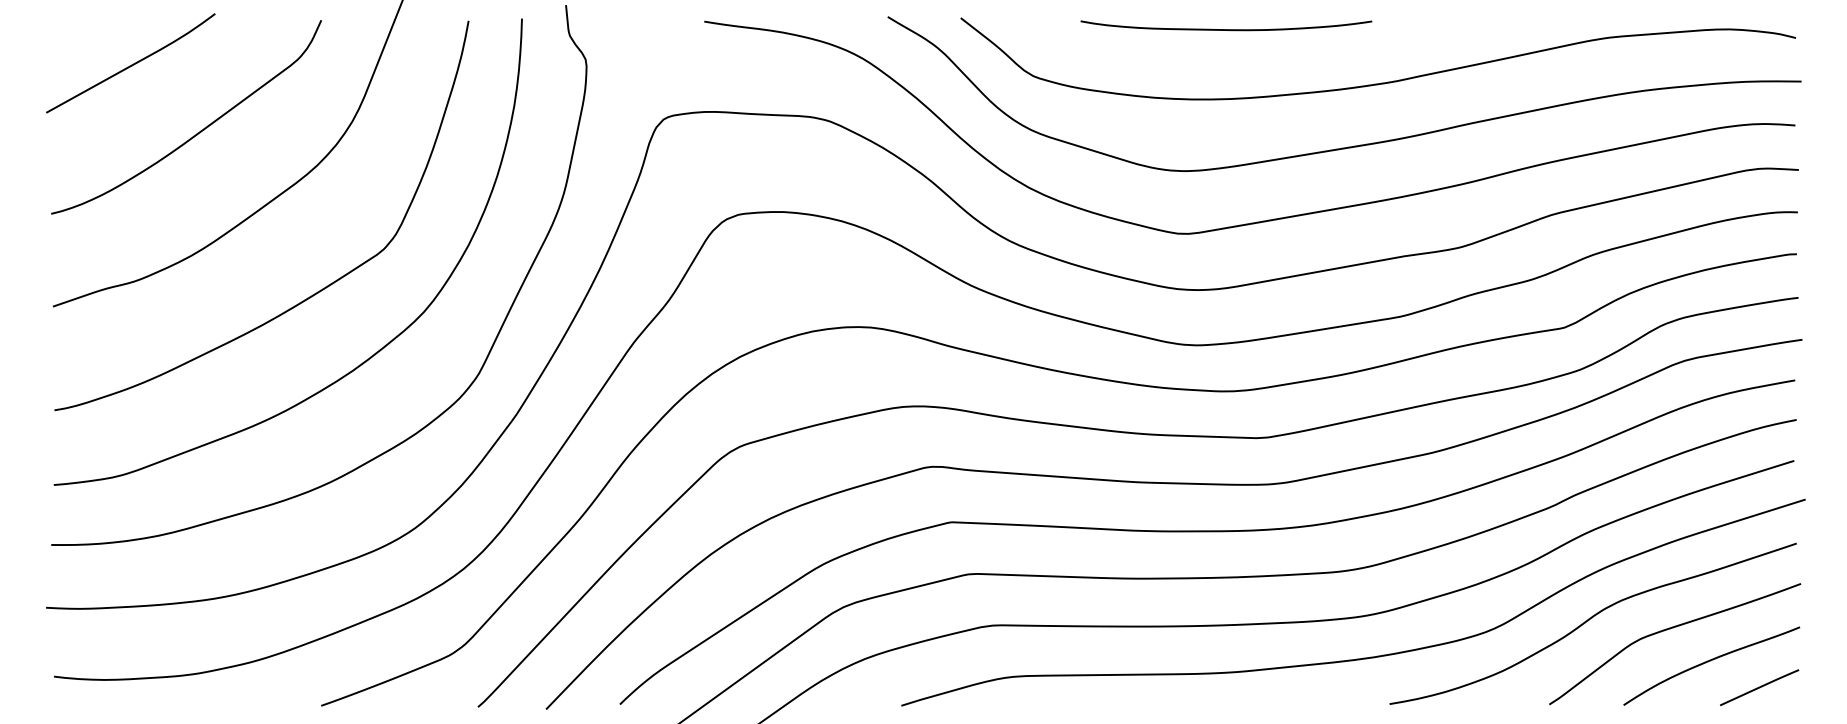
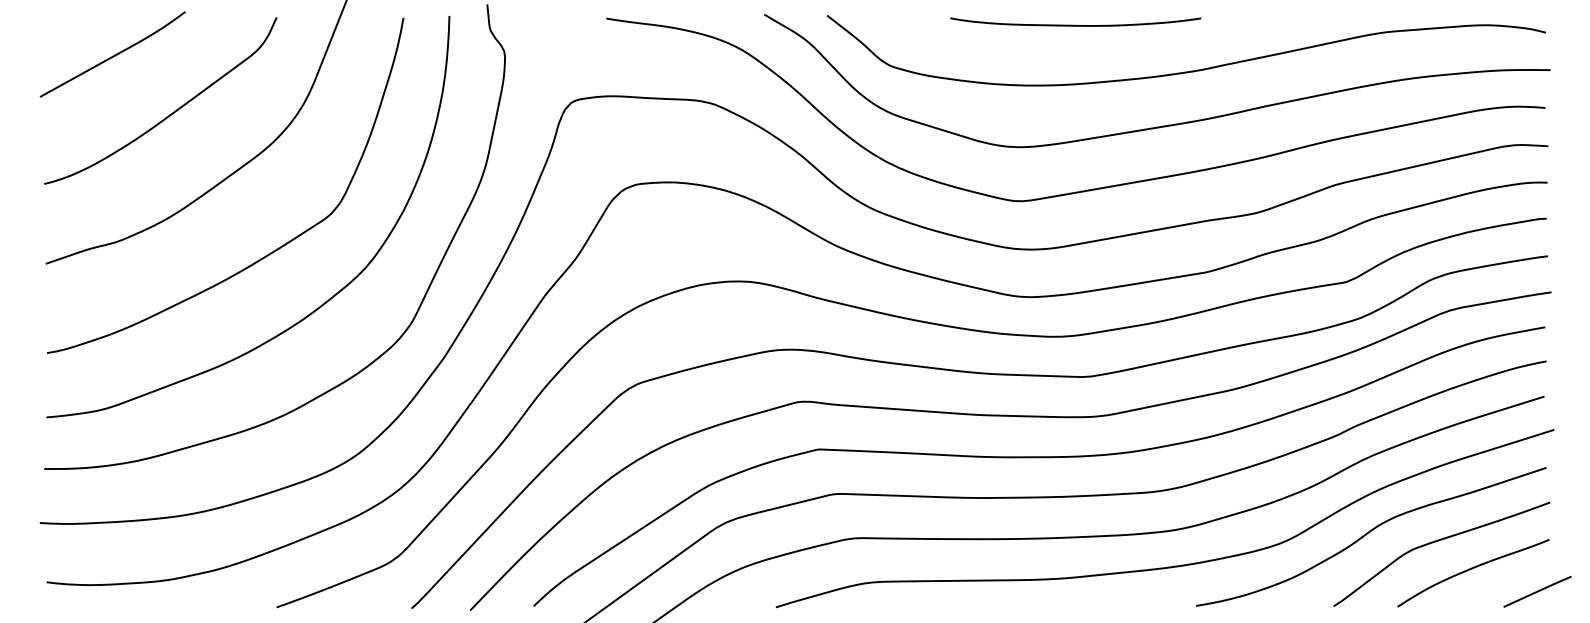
curve: (1226, 28) -> (1075, 24), moved
line: (1759, 687) -> (1537, 591), moved

